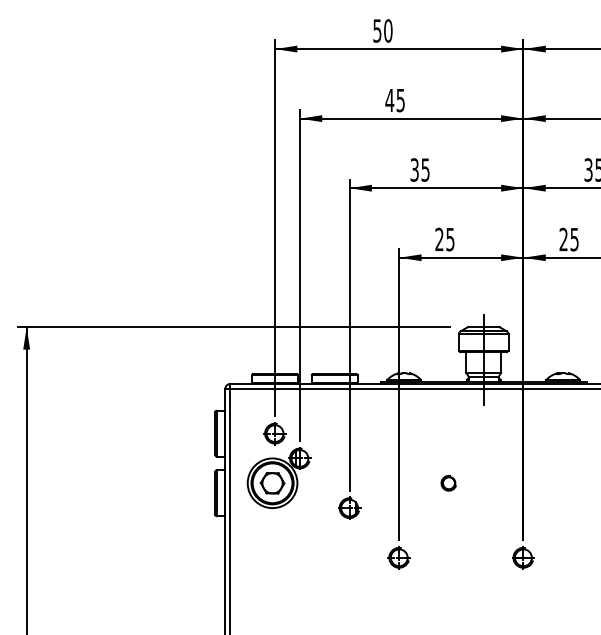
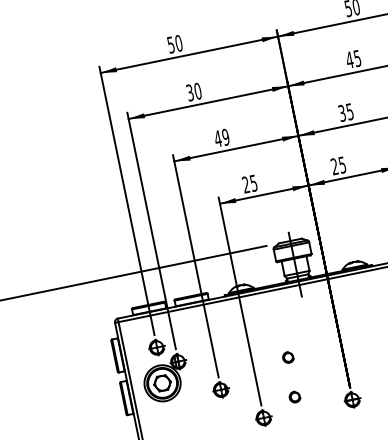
text: (395, 100) -> (194, 92), 45 -> 30
text: (419, 169) -> (221, 137), 35 -> 49
part: (446, 538) -> (294, 397), added

